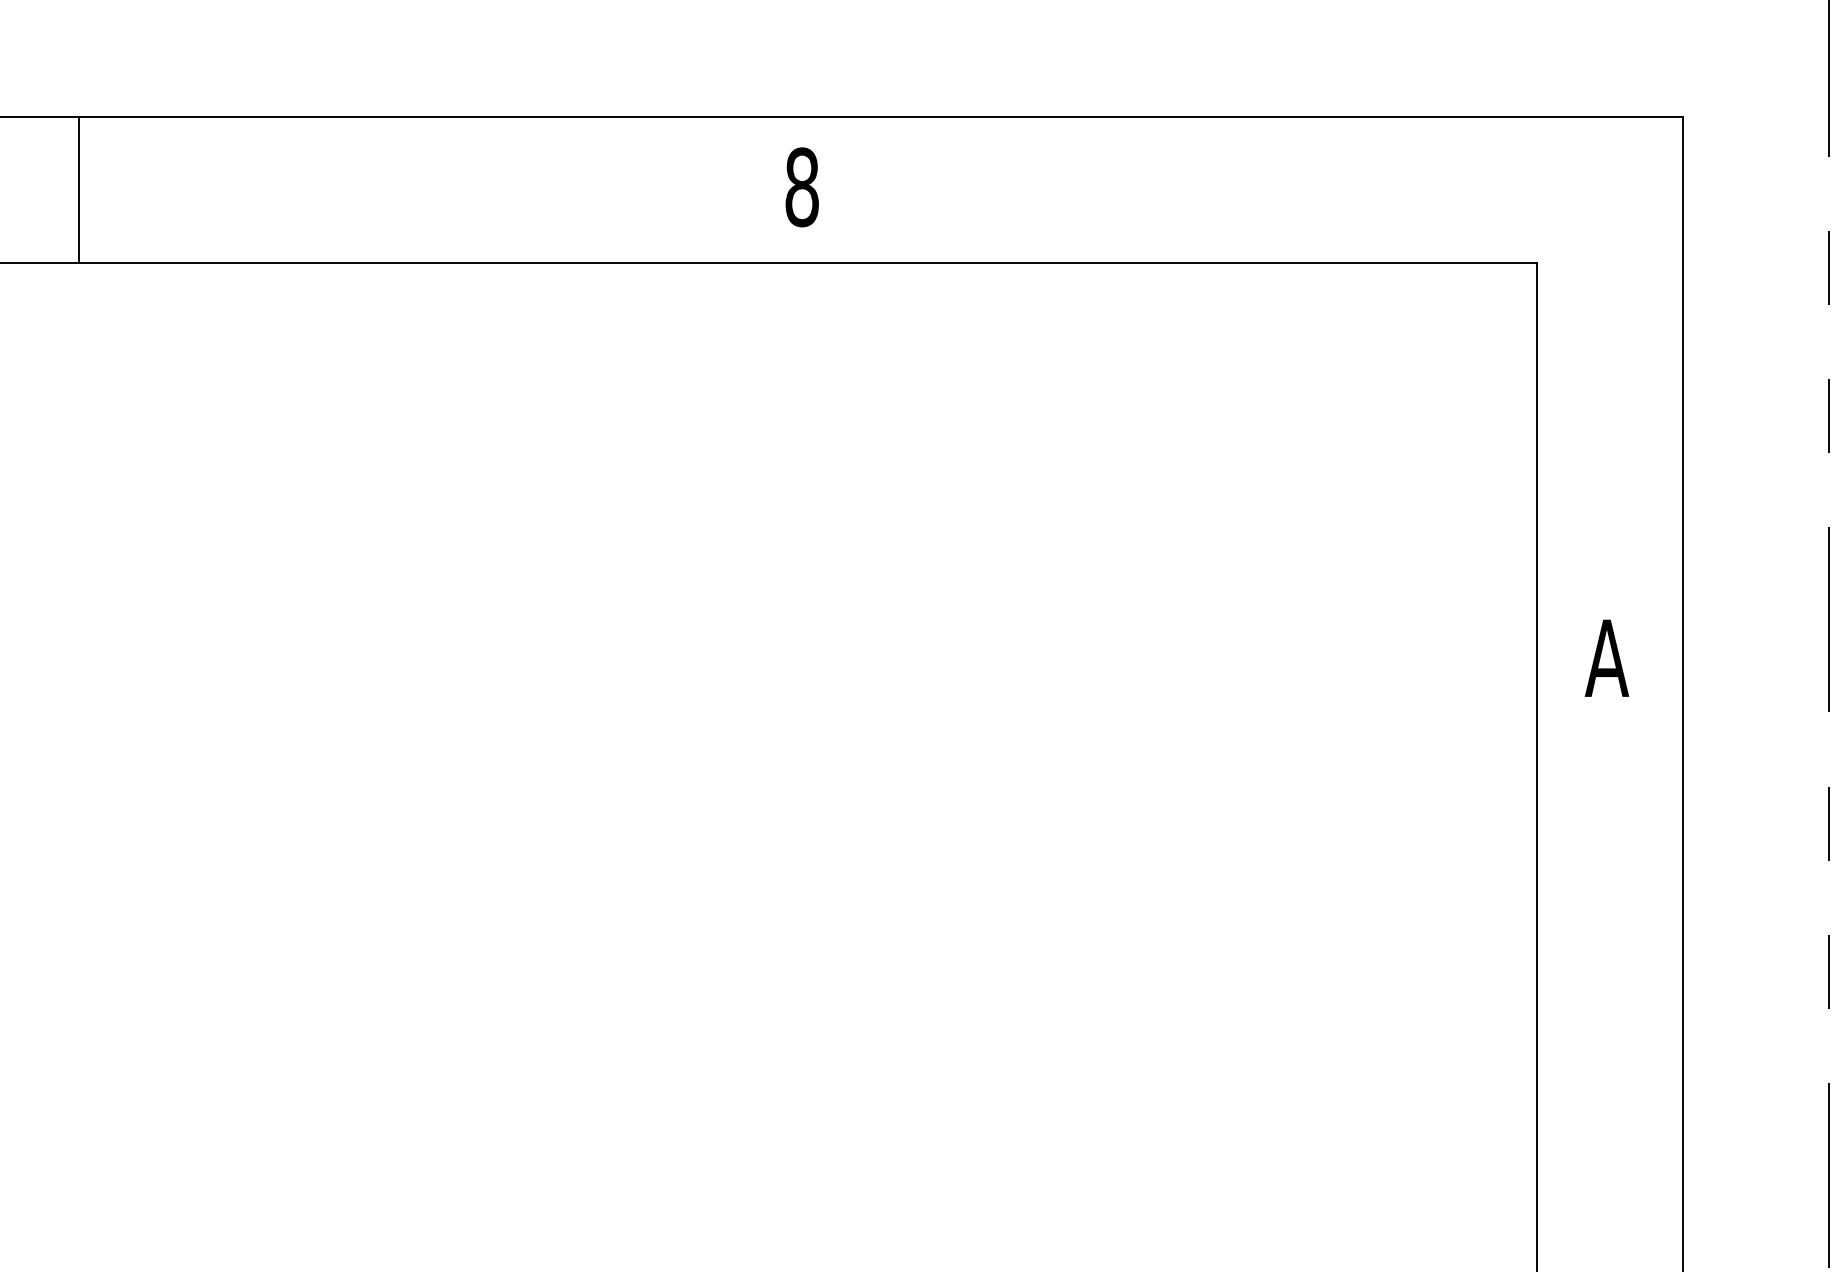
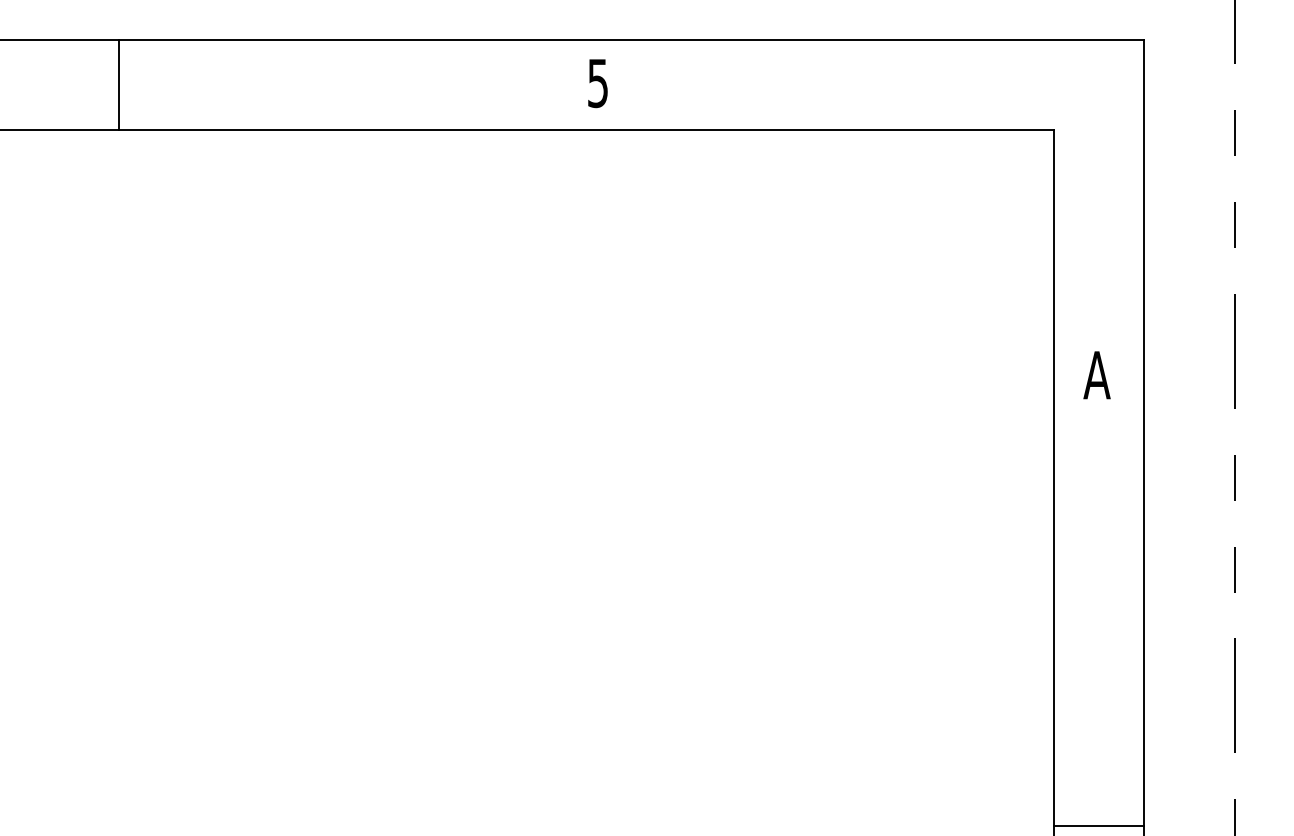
text: (801, 187) -> (597, 83), 8 -> 5
line: (80, 190) -> (119, 85), moved

